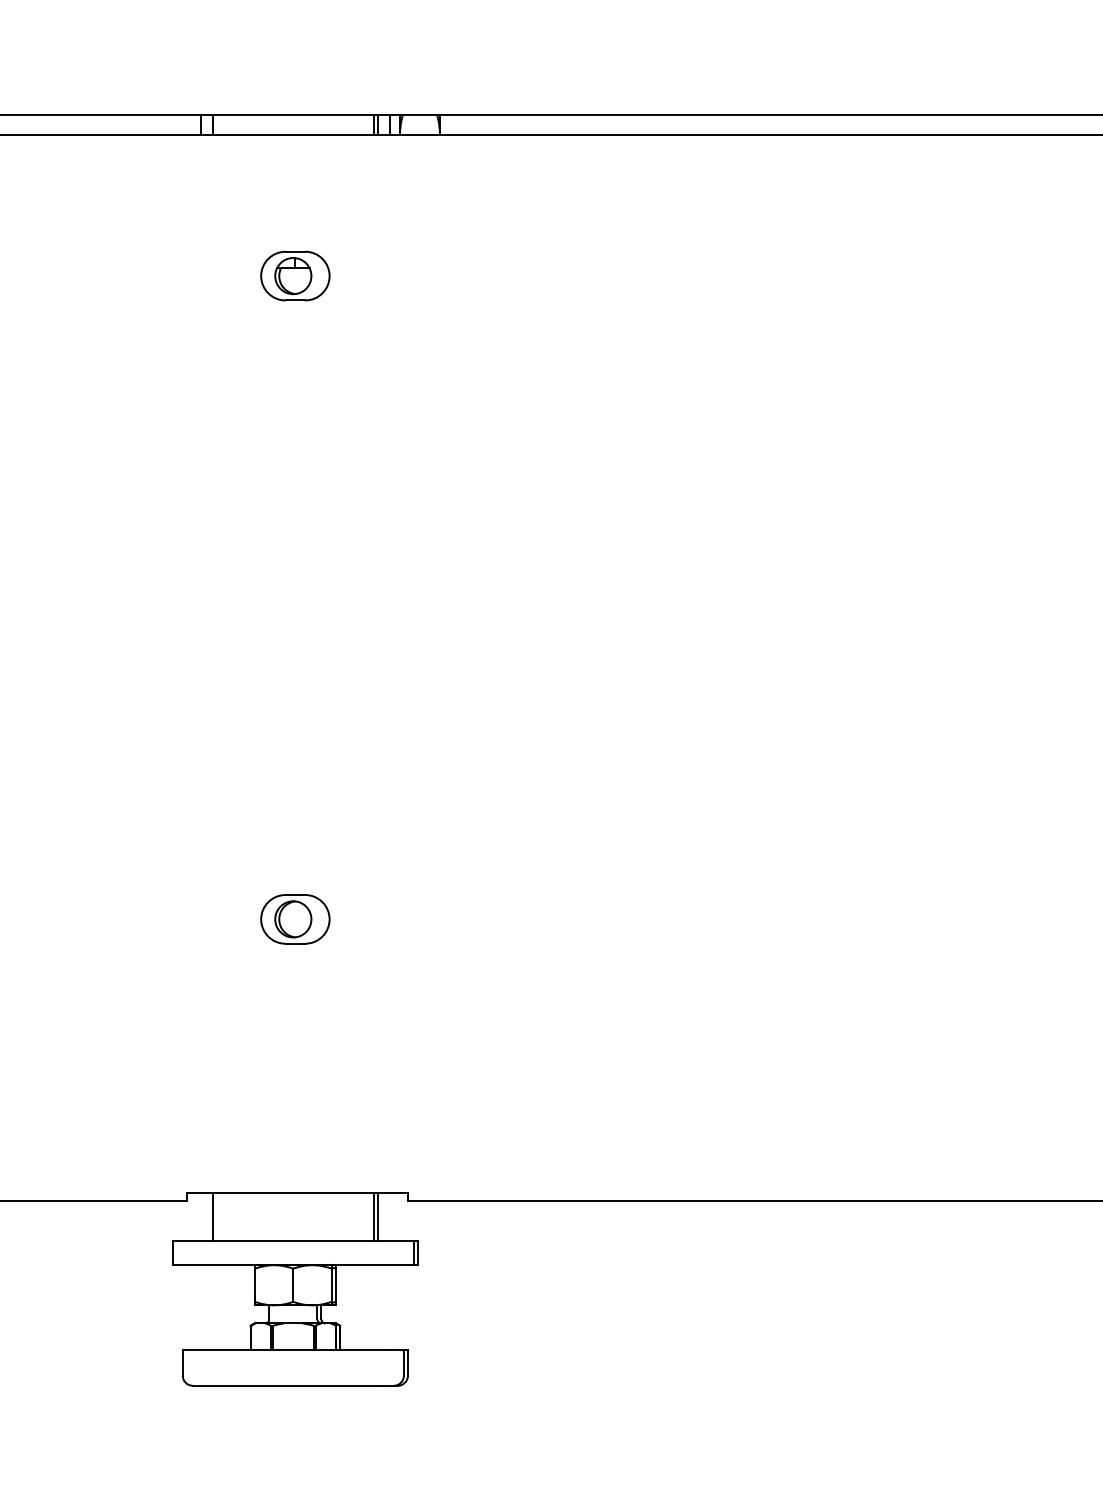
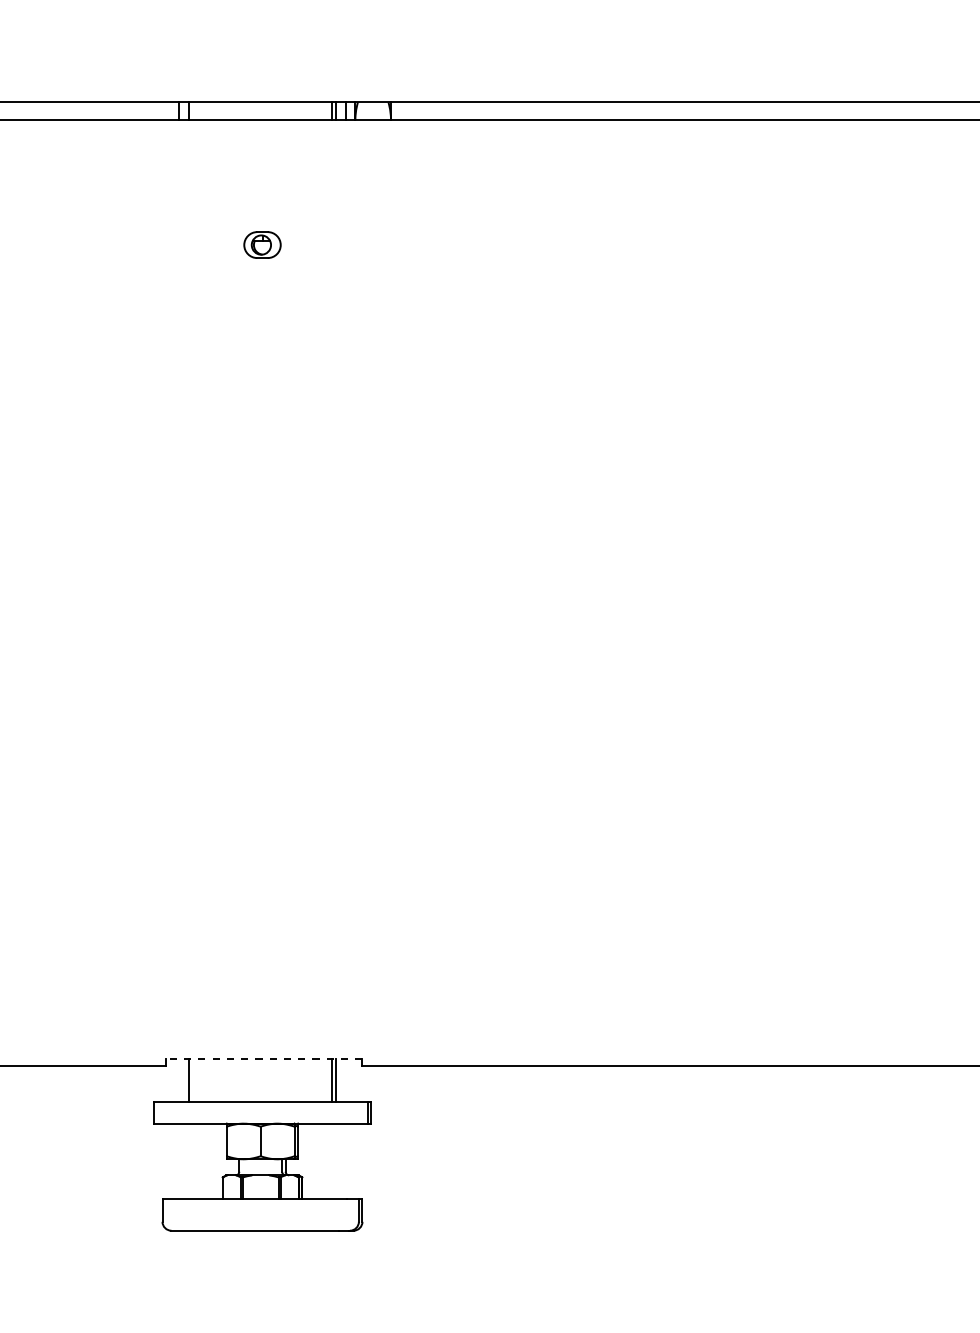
part: (295, 275) -> (262, 244), size x0.6
part: (295, 919) -> (262, 816), removed
line: (296, 1192) -> (263, 1059), solid -> dashed

